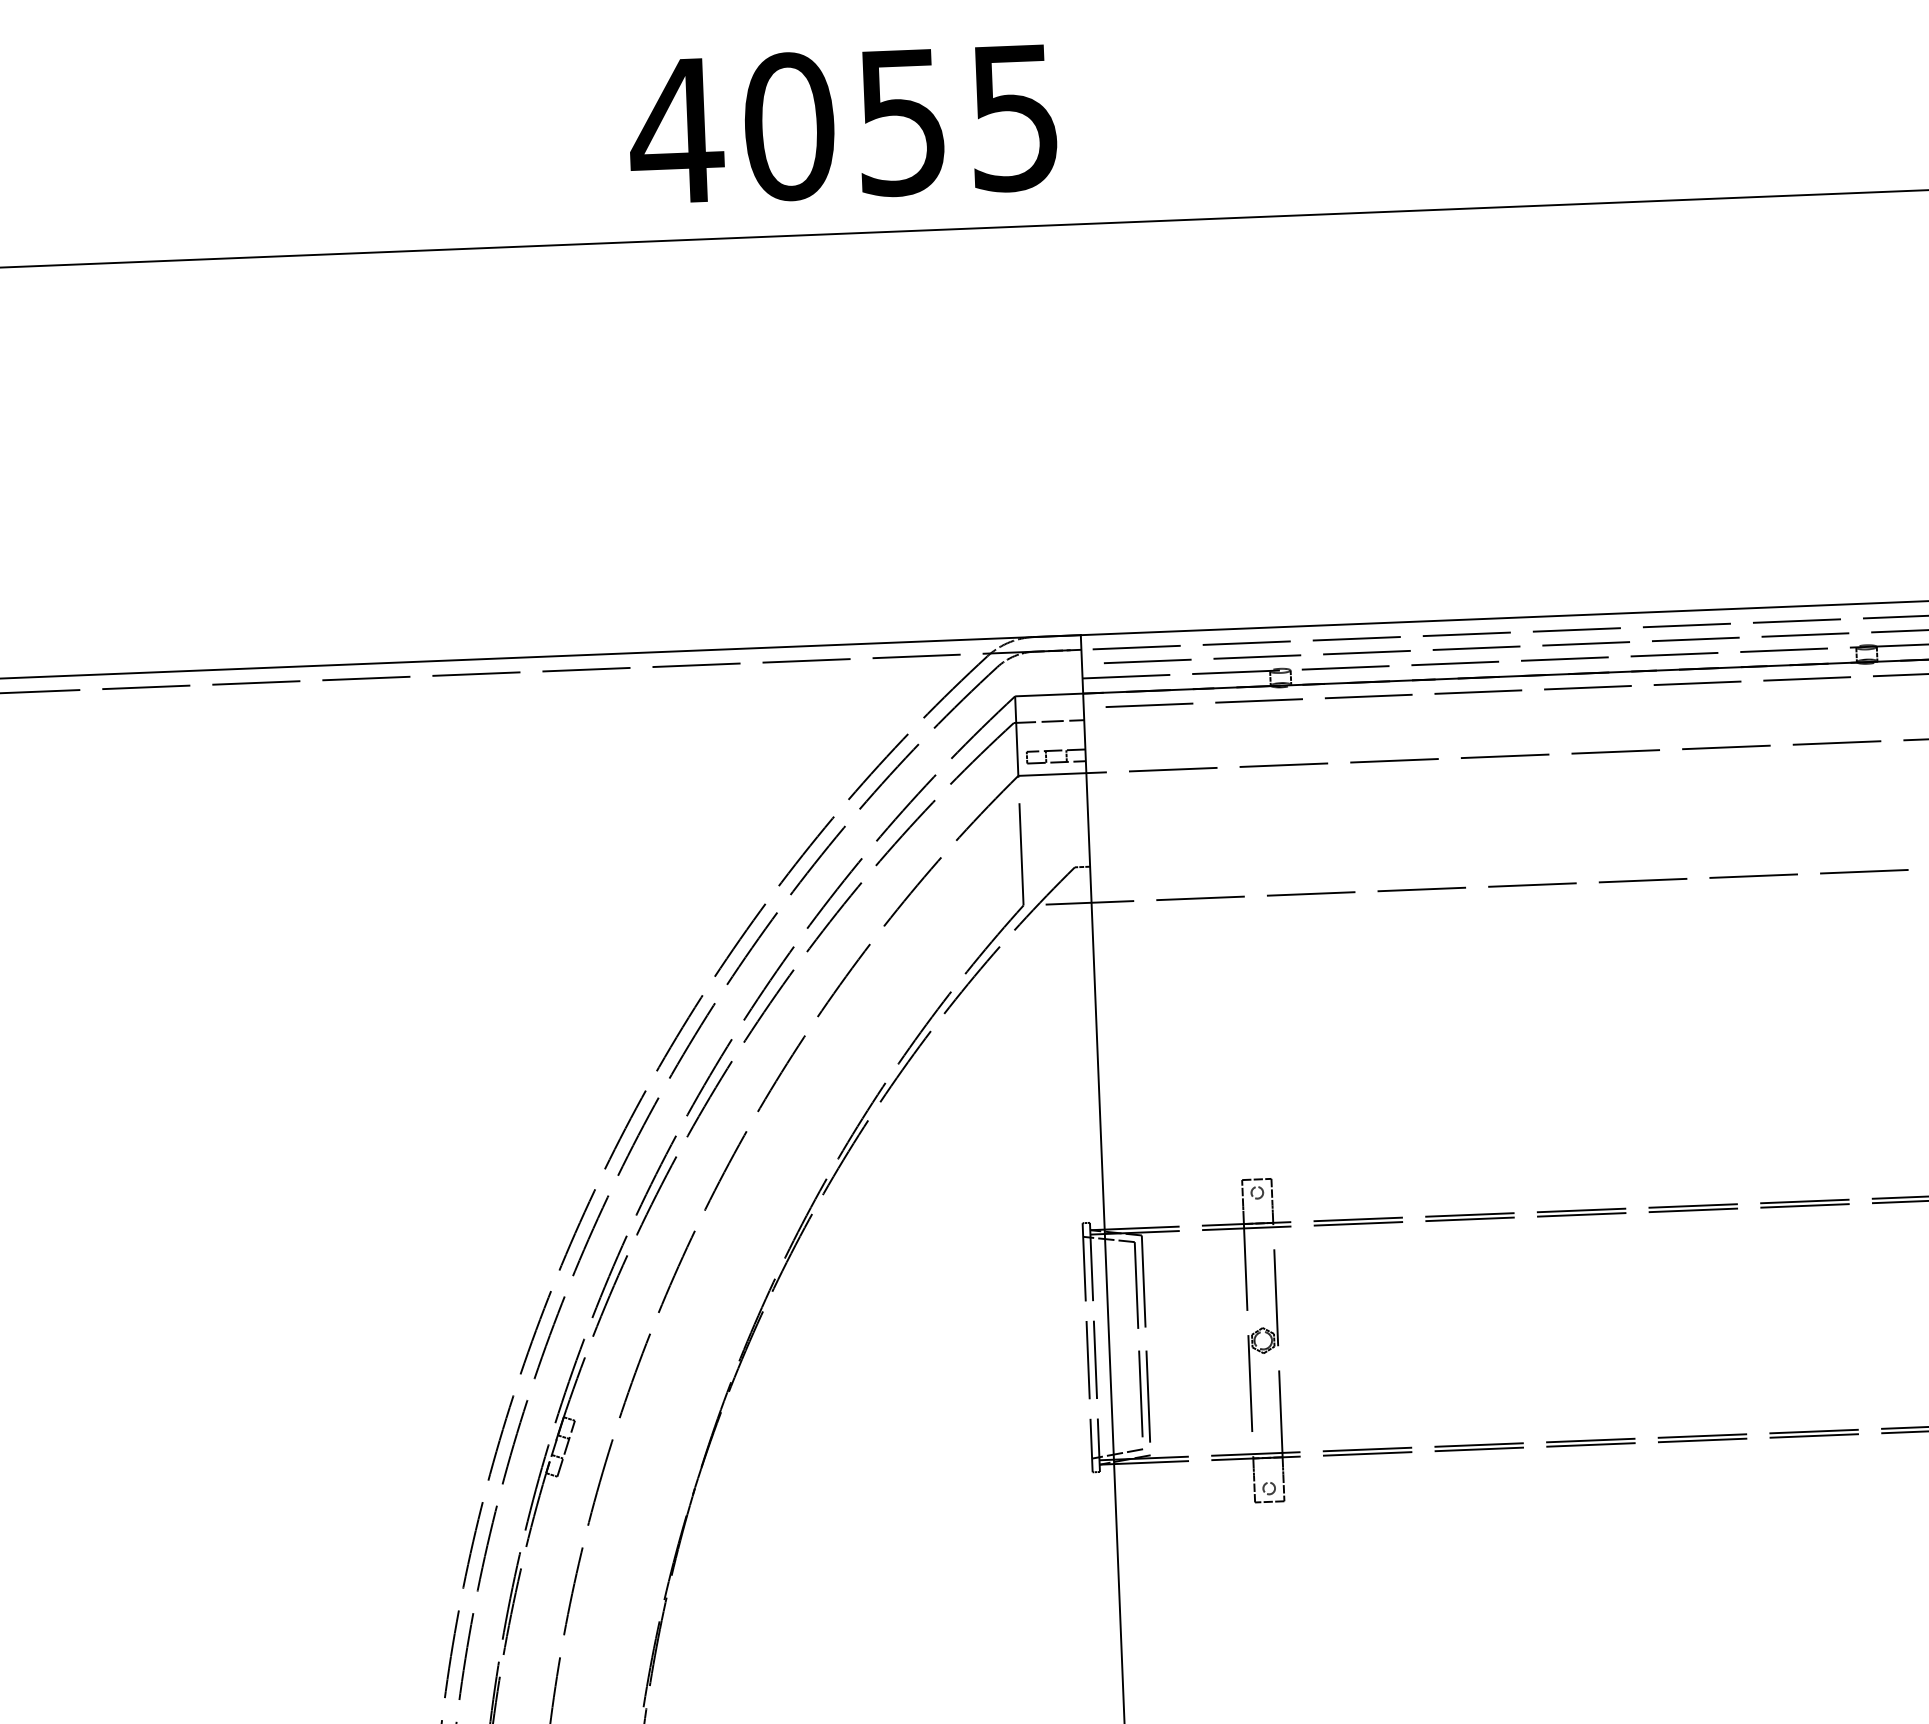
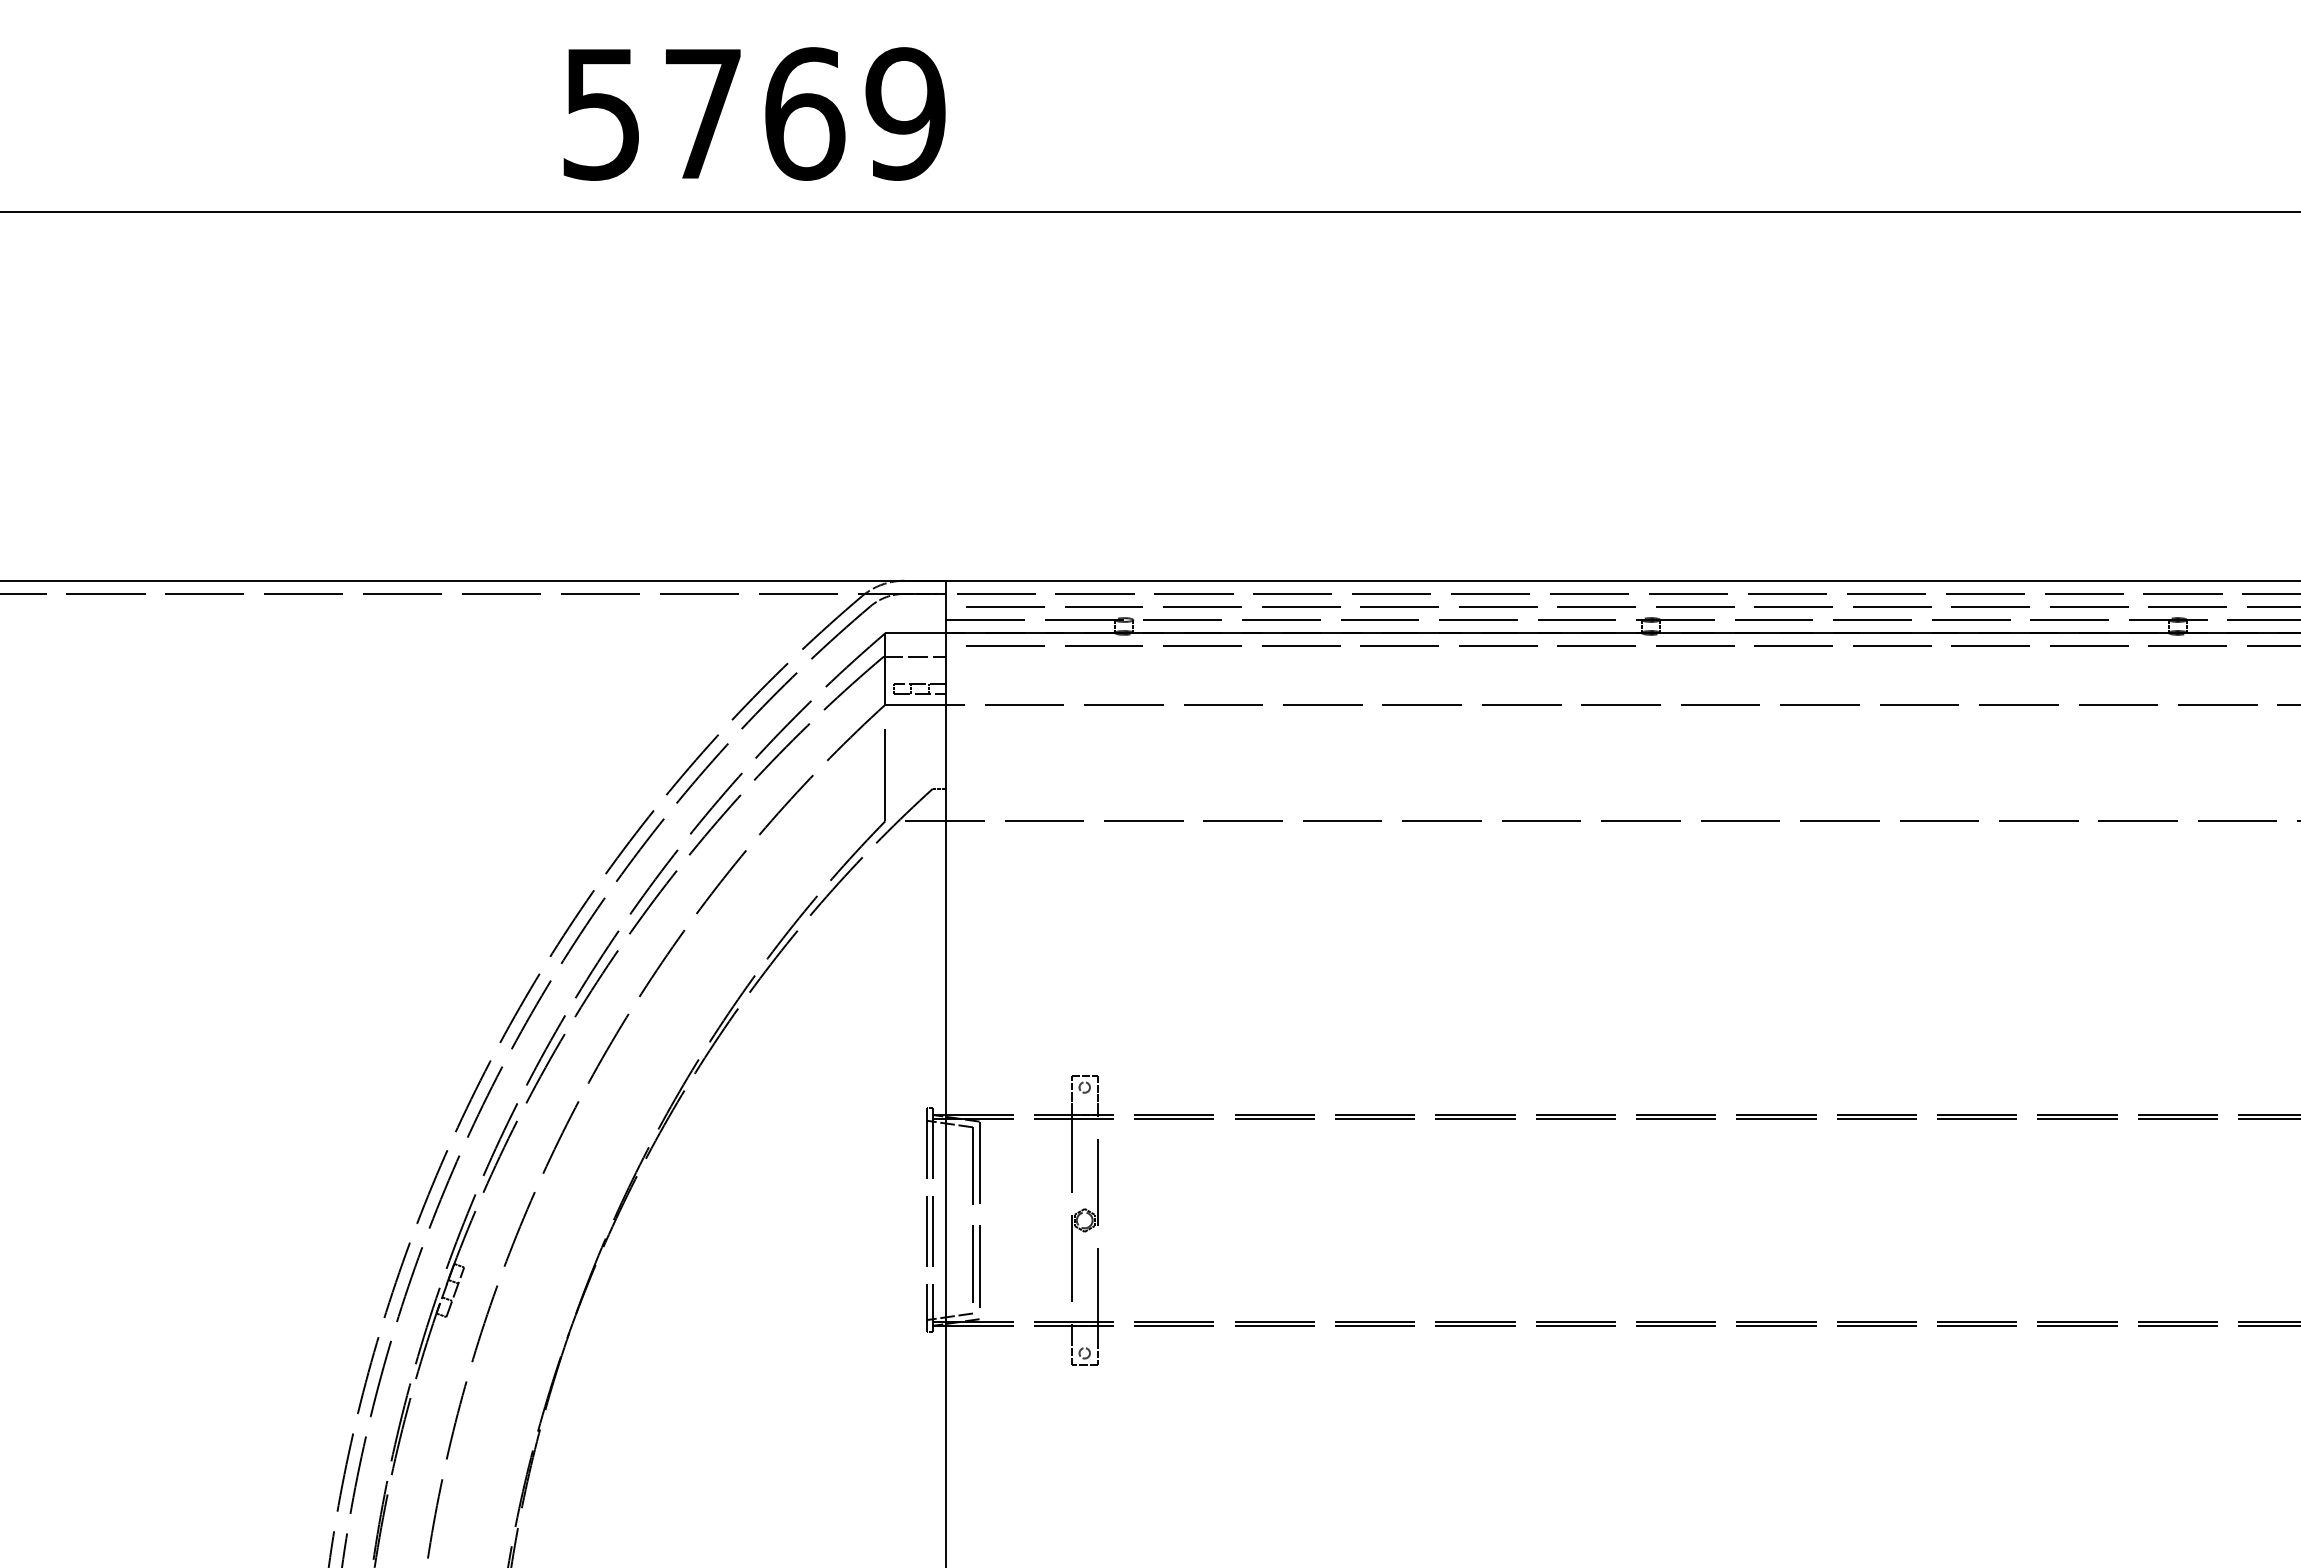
text: (844, 123) -> (752, 113), 4055 -> 5769

